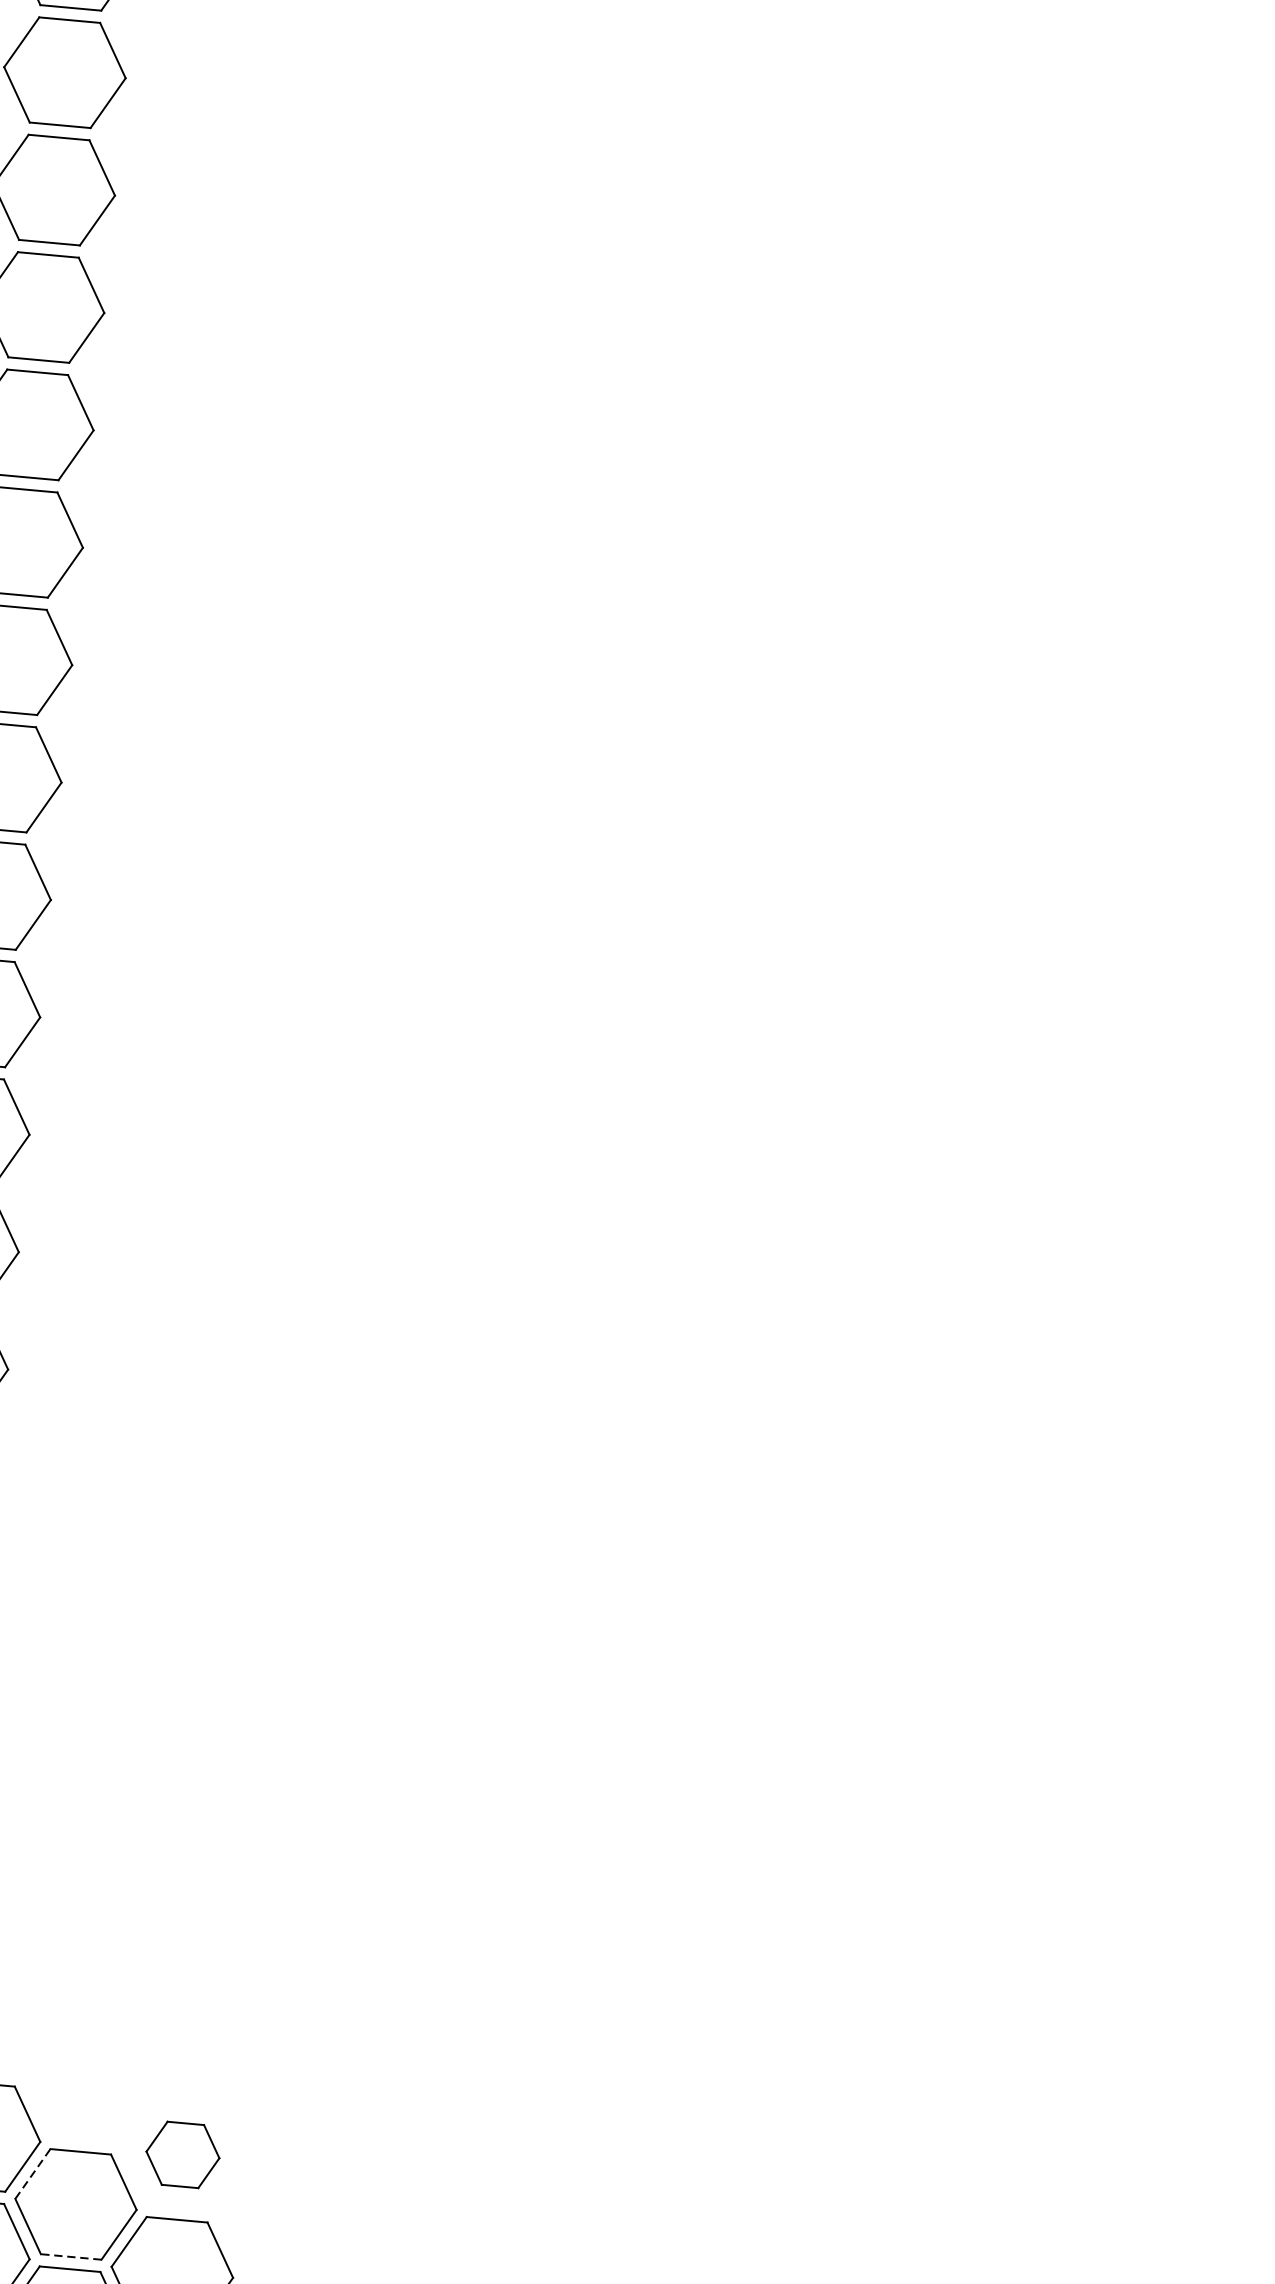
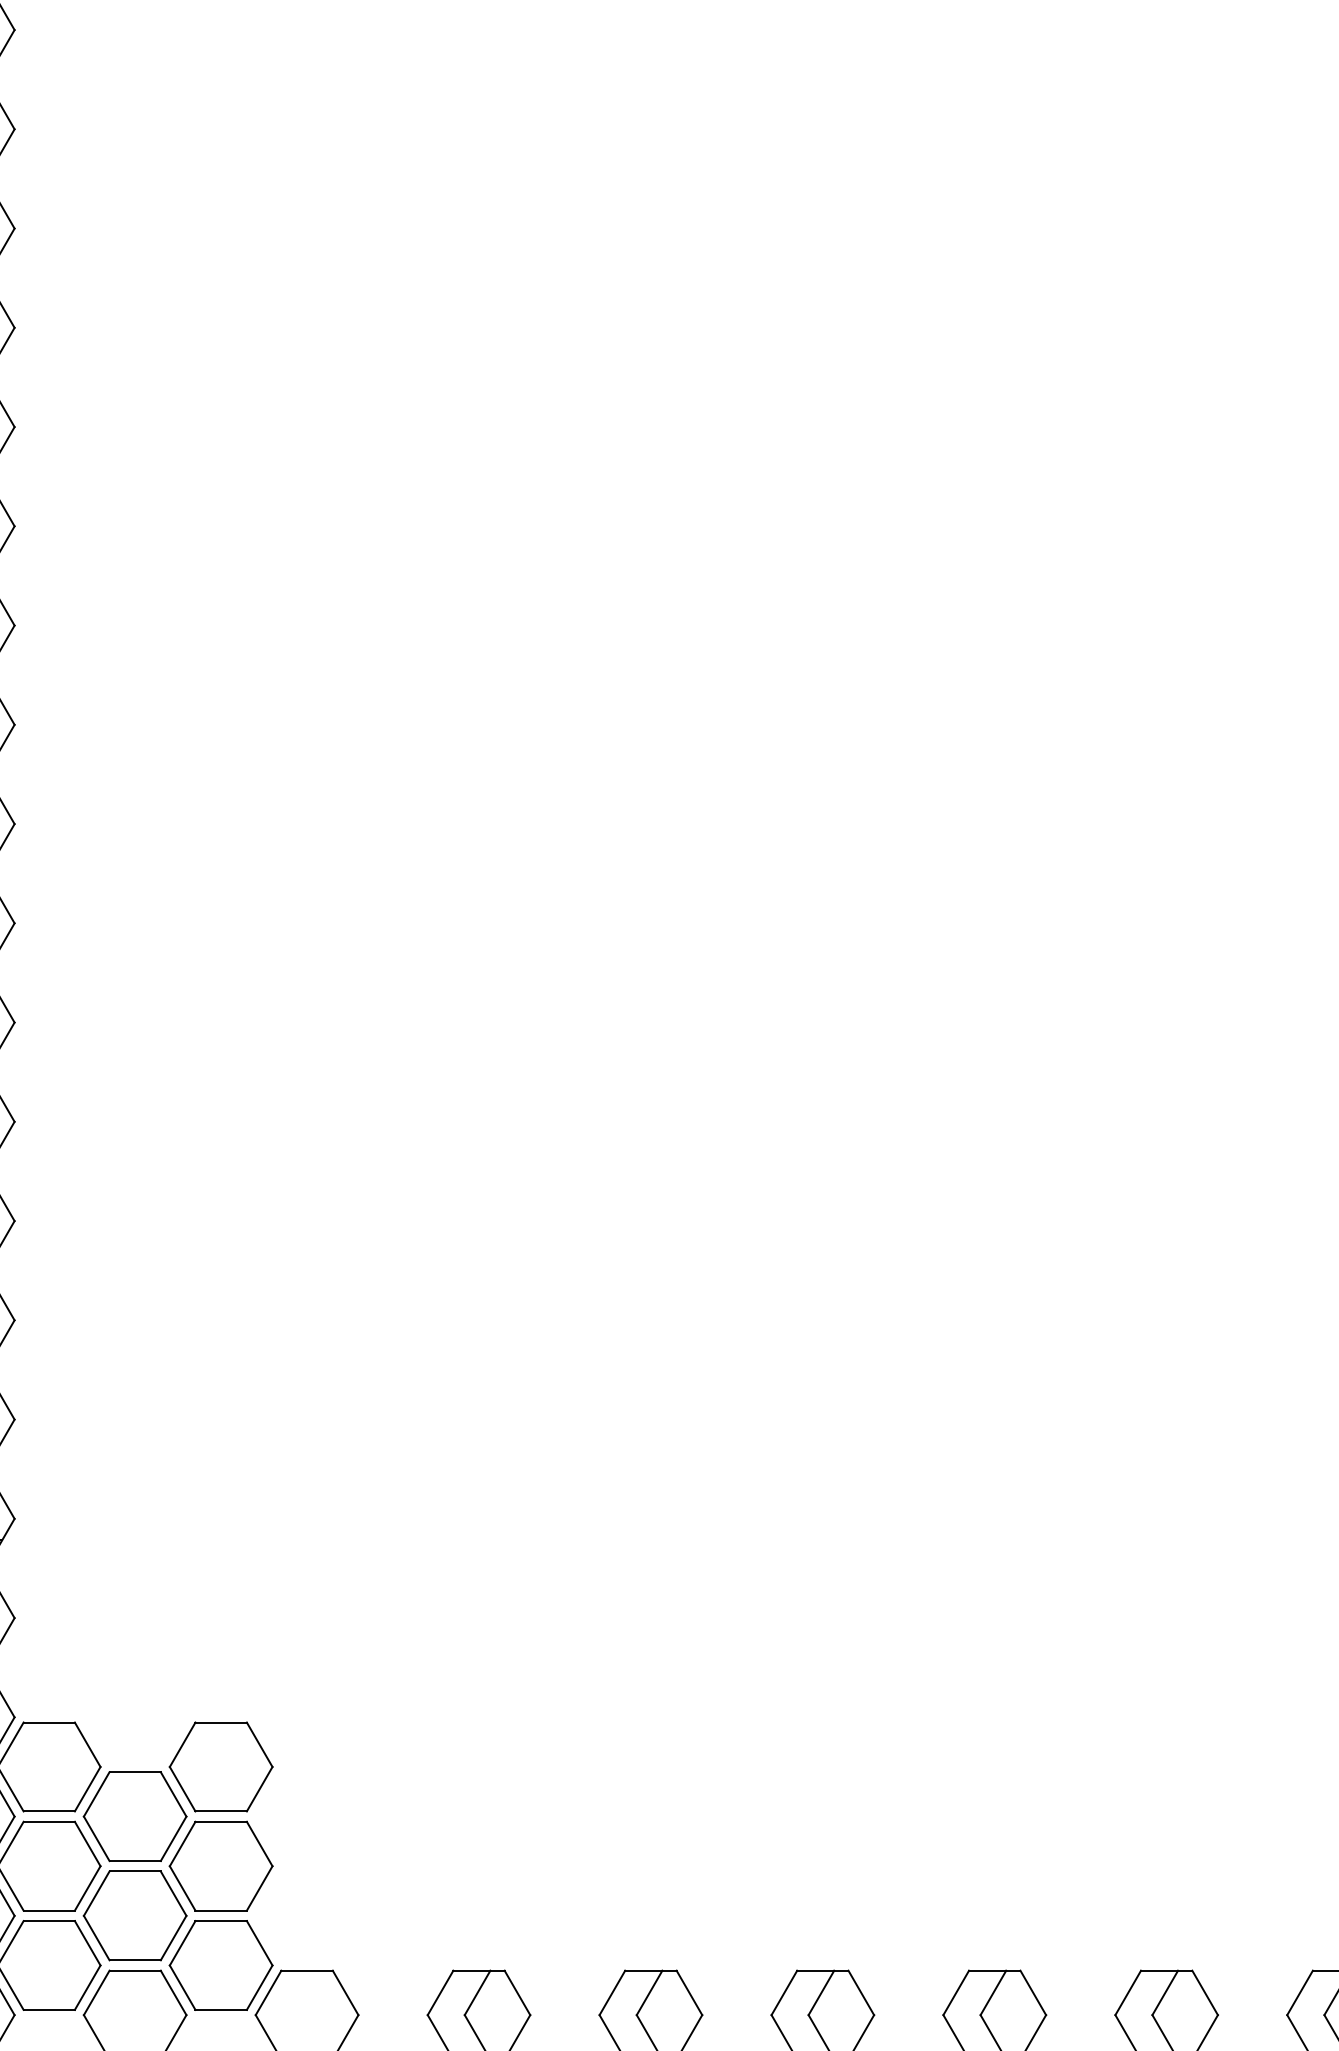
part: (182, 2154) -> (220, 1766), size x1.67
line: (32, 2174) -> (96, 1794), dashed -> solid
line: (71, 2257) -> (135, 1861), dashed -> solid

